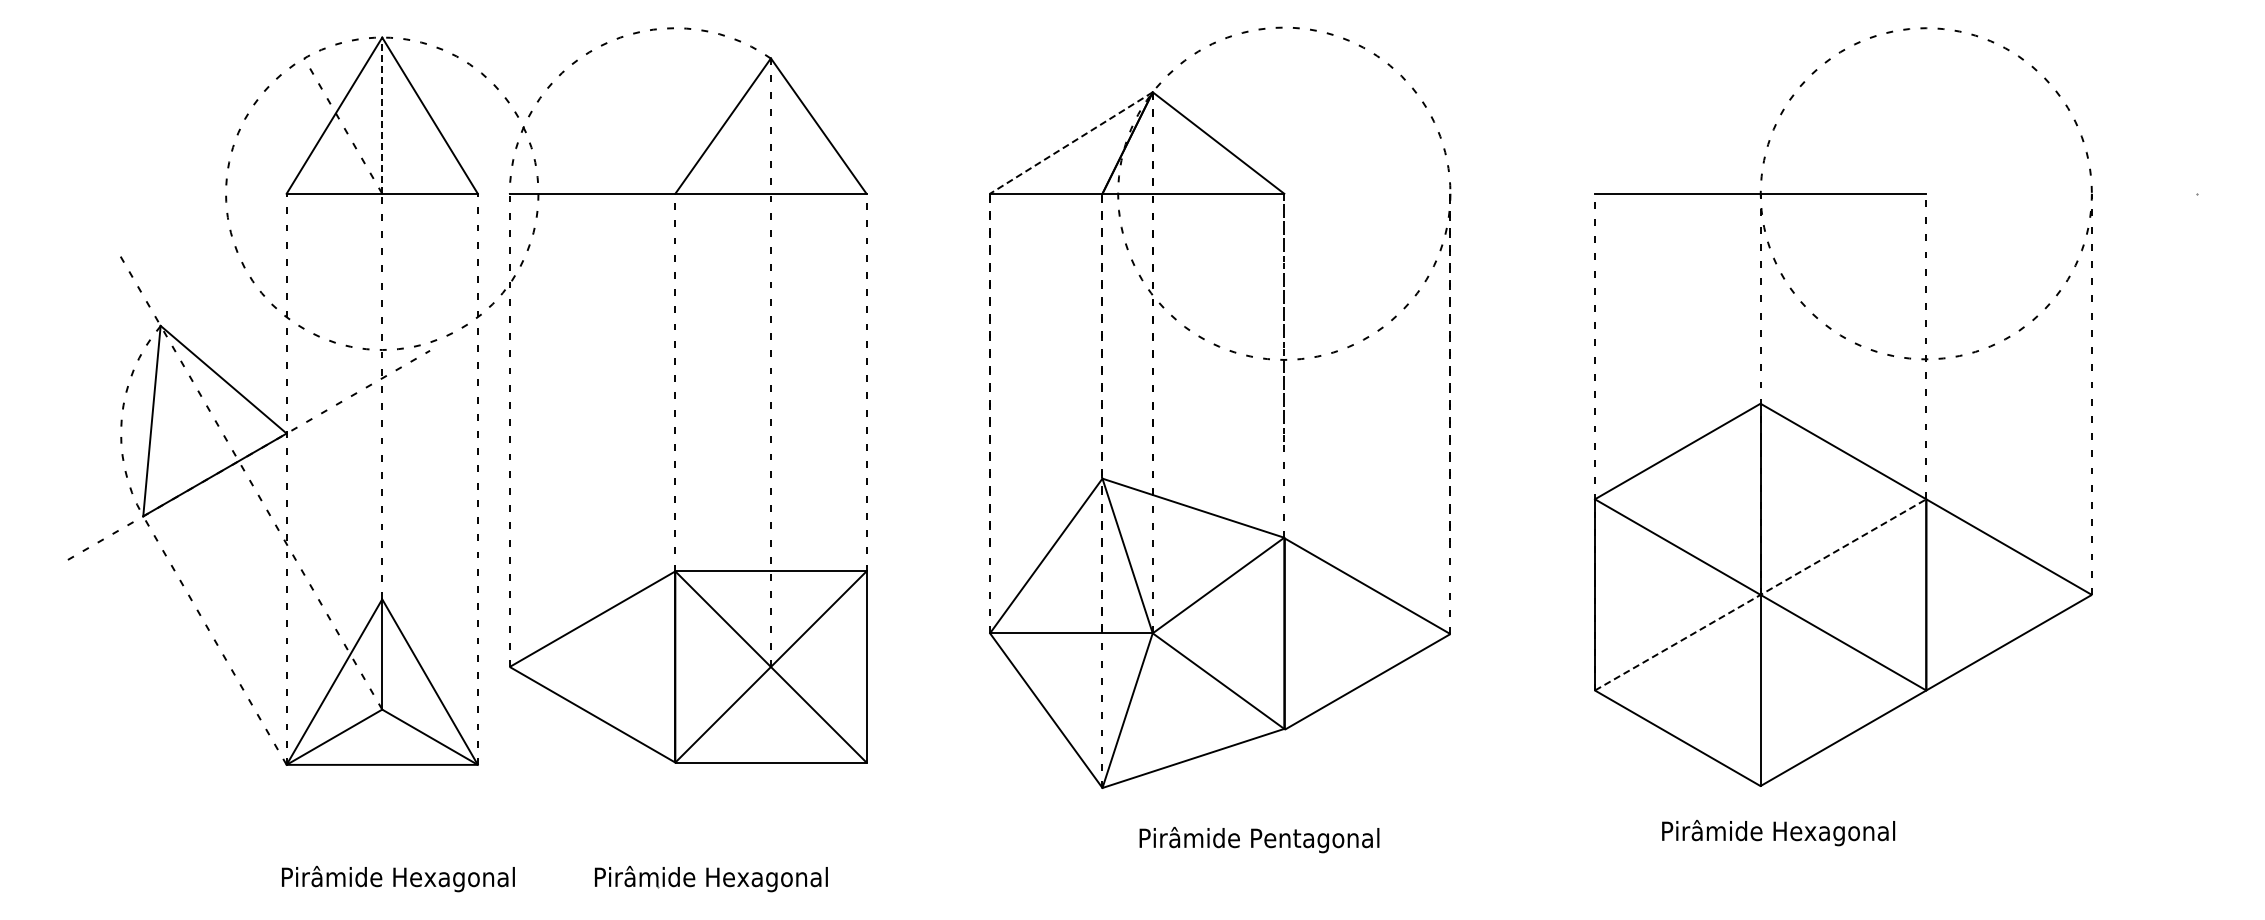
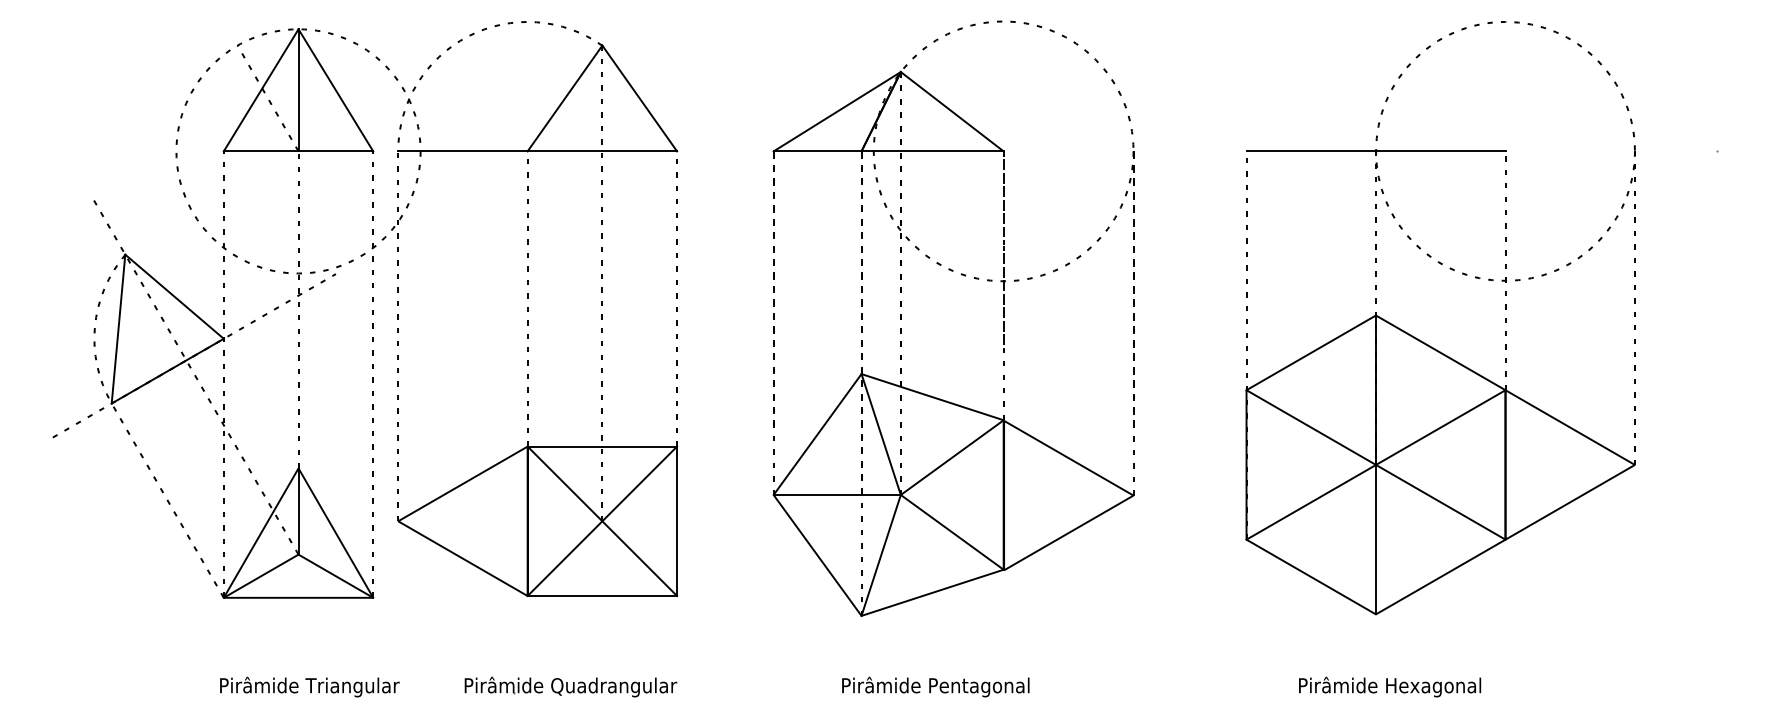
line: (382, 115) -> (298, 90), dashed -> solid
line: (1071, 143) -> (837, 112), dashed -> solid
line: (1761, 594) -> (1376, 464), dashed -> solid
text: (1778, 833) -> (1389, 687), moved
text: (1259, 839) -> (935, 686), moved
text: (452, 879) -> (353, 687), Pirâmide Hexagonal -> Pirâmide Triangular
text: (785, 879) -> (613, 687), Pirâmide Hexagonal -> Pirâmide Quadrangular

